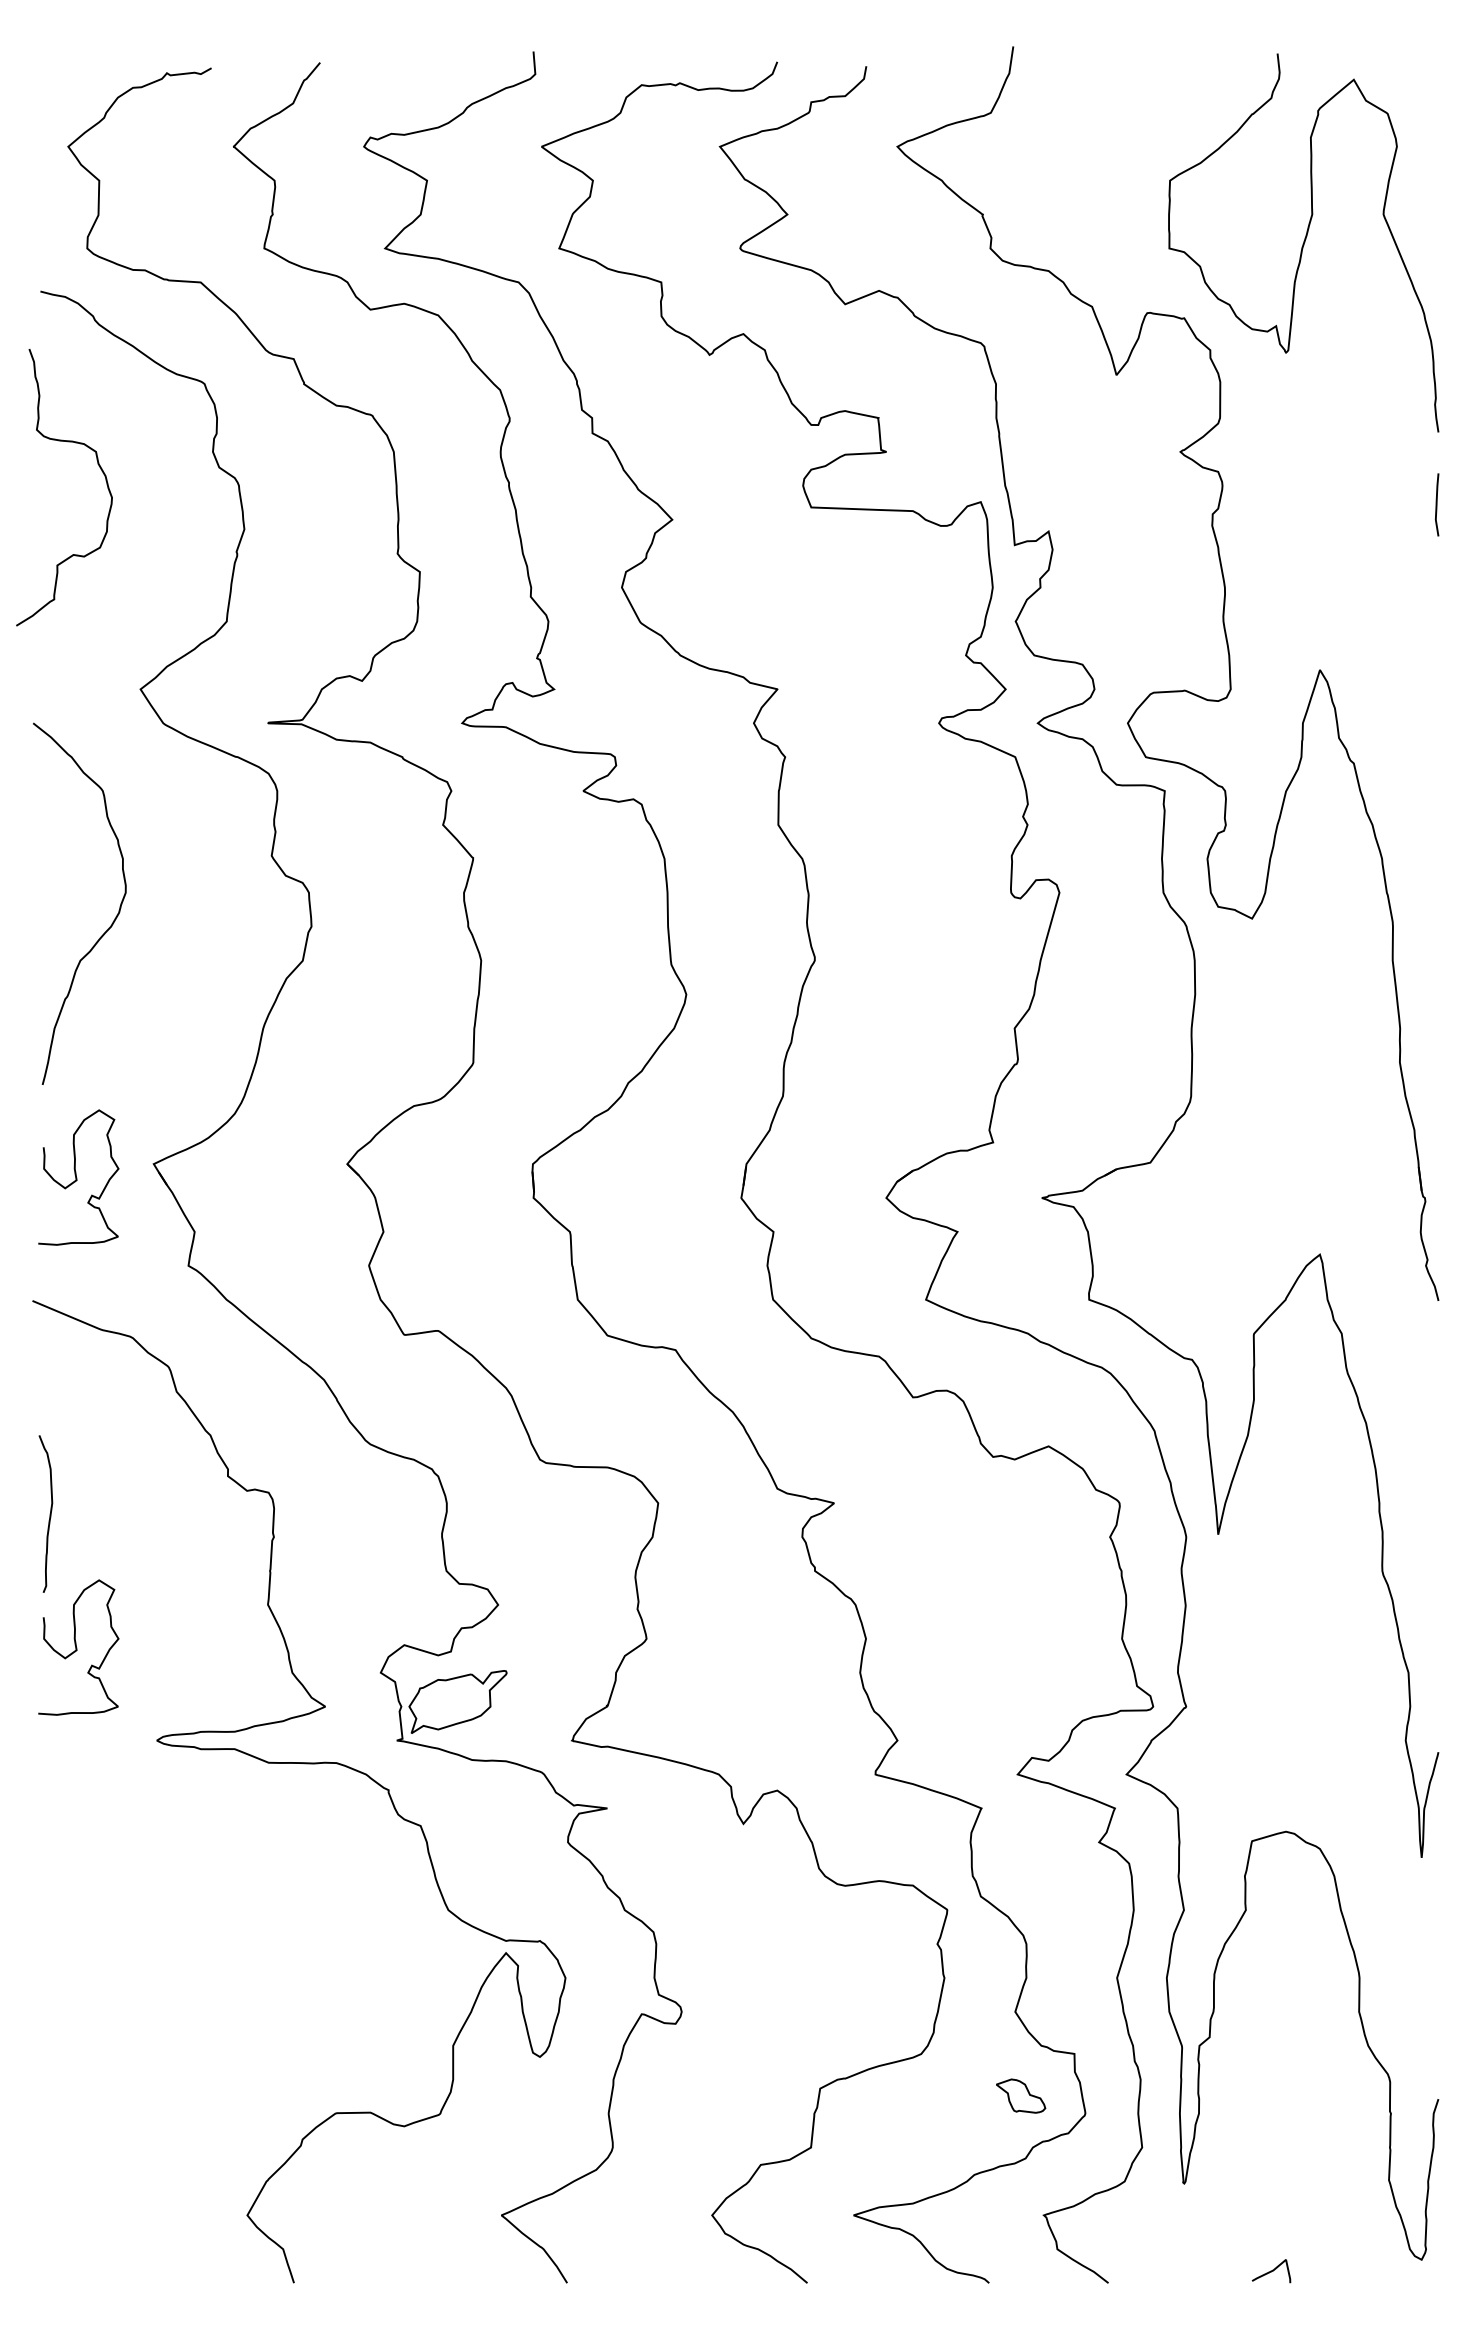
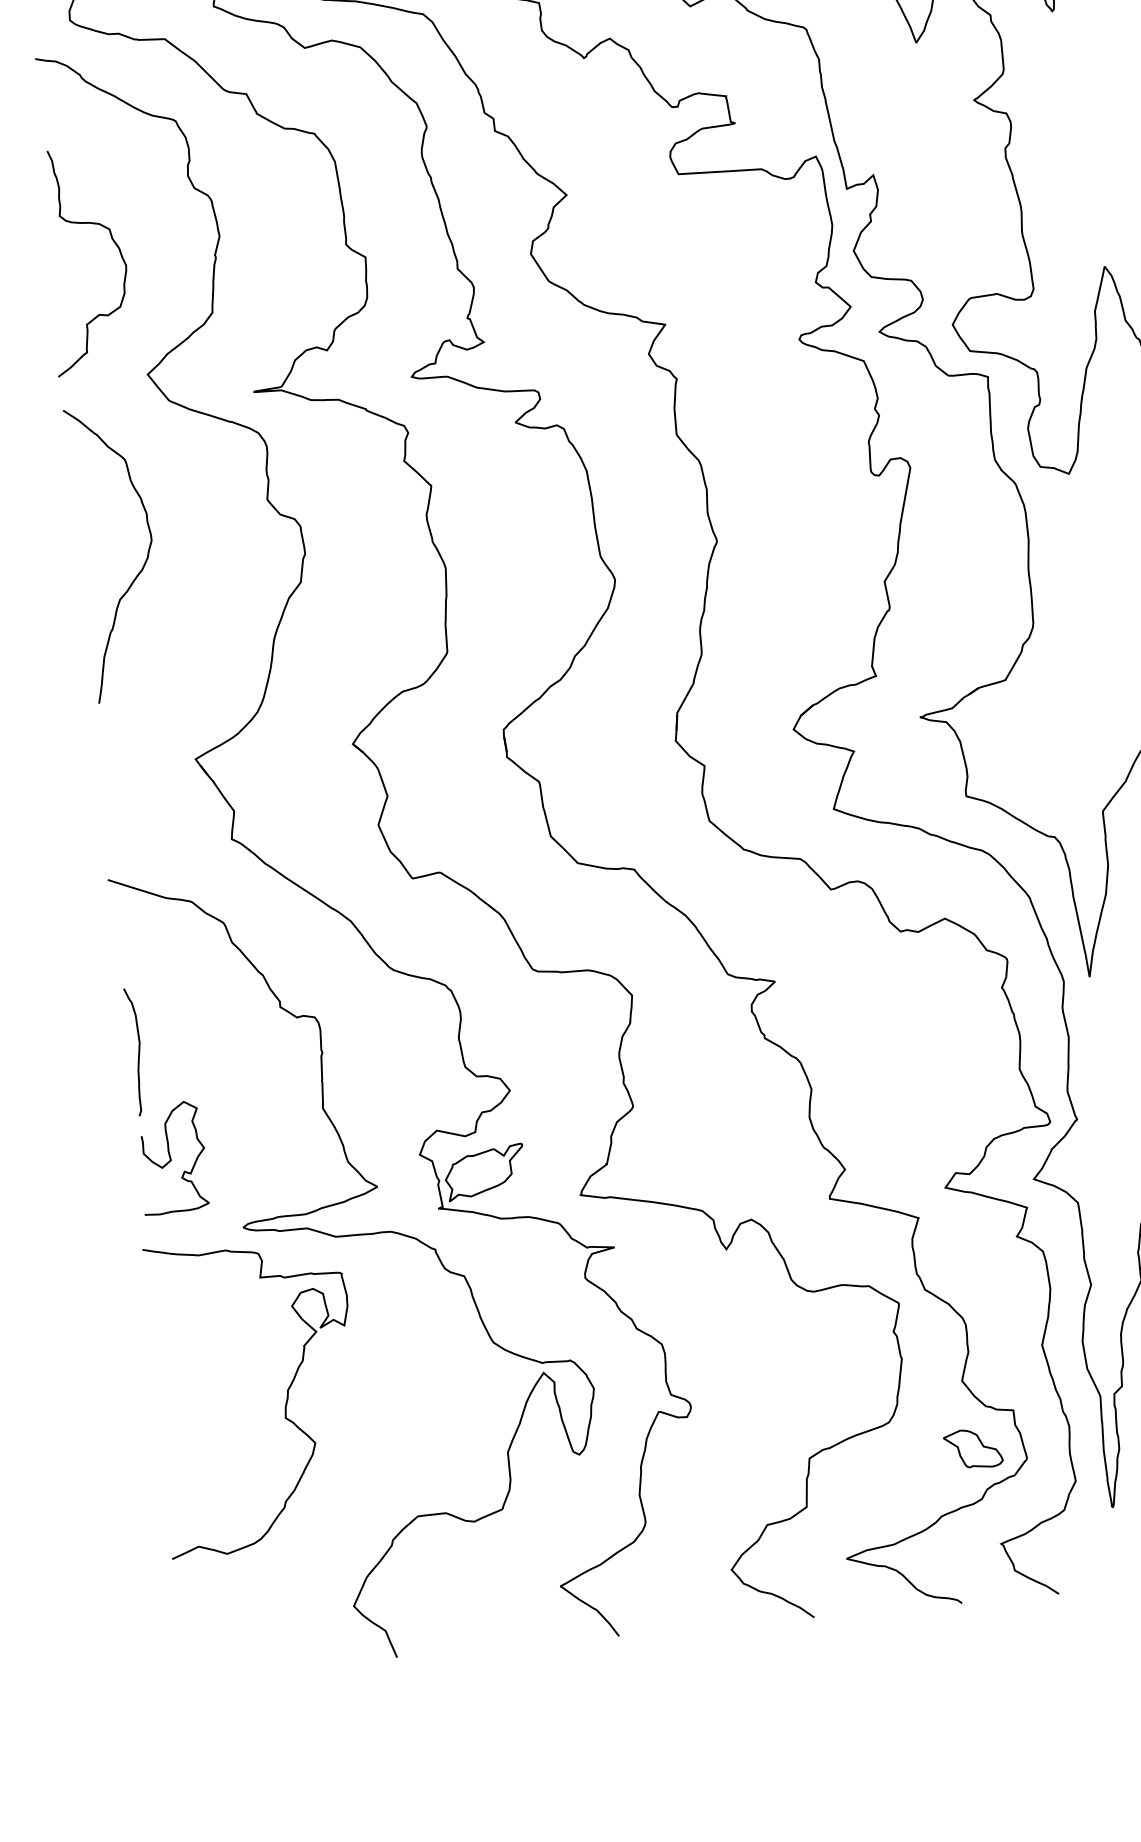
curve: (97, 464) -> (111, 239), moved
curve: (77, 1177) -> (134, 776), removed
curve: (188, 1957) -> (285, 1401), added
part: (1020, 2095) -> (972, 1448), size x1.43

